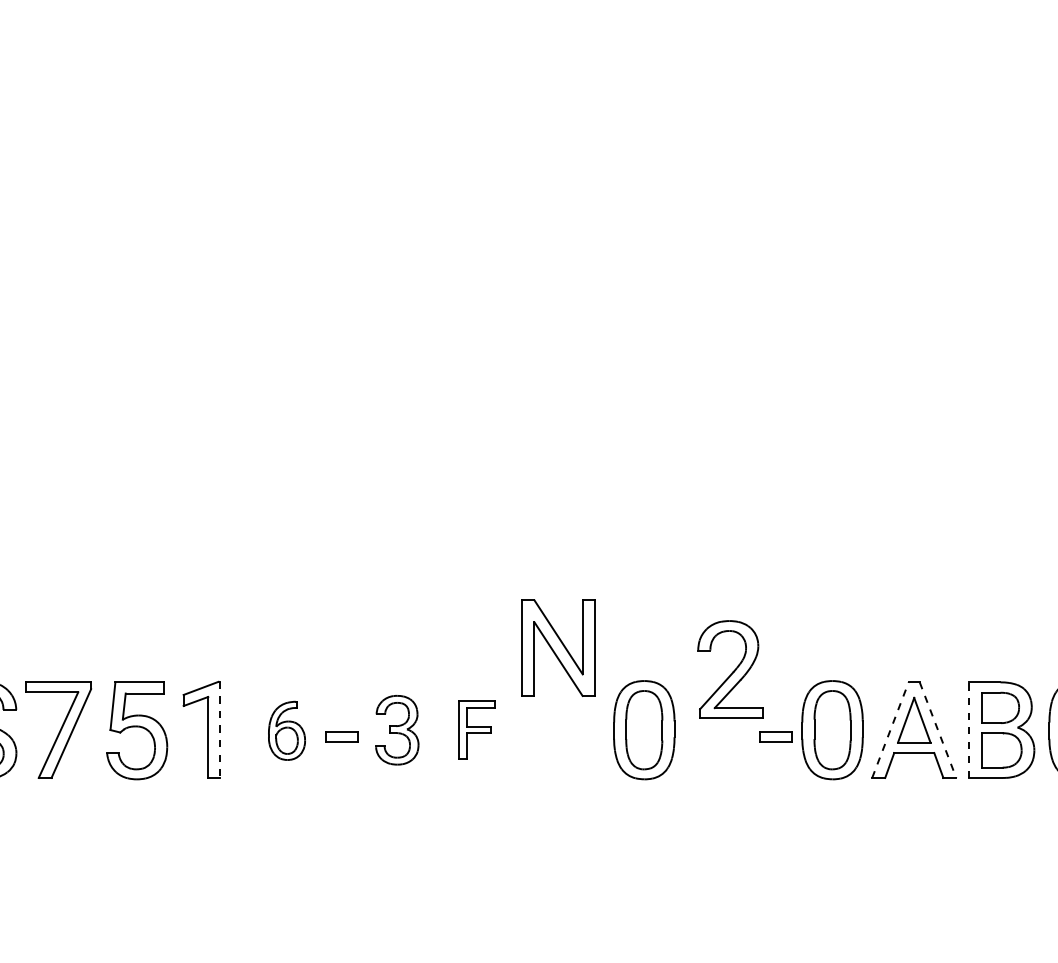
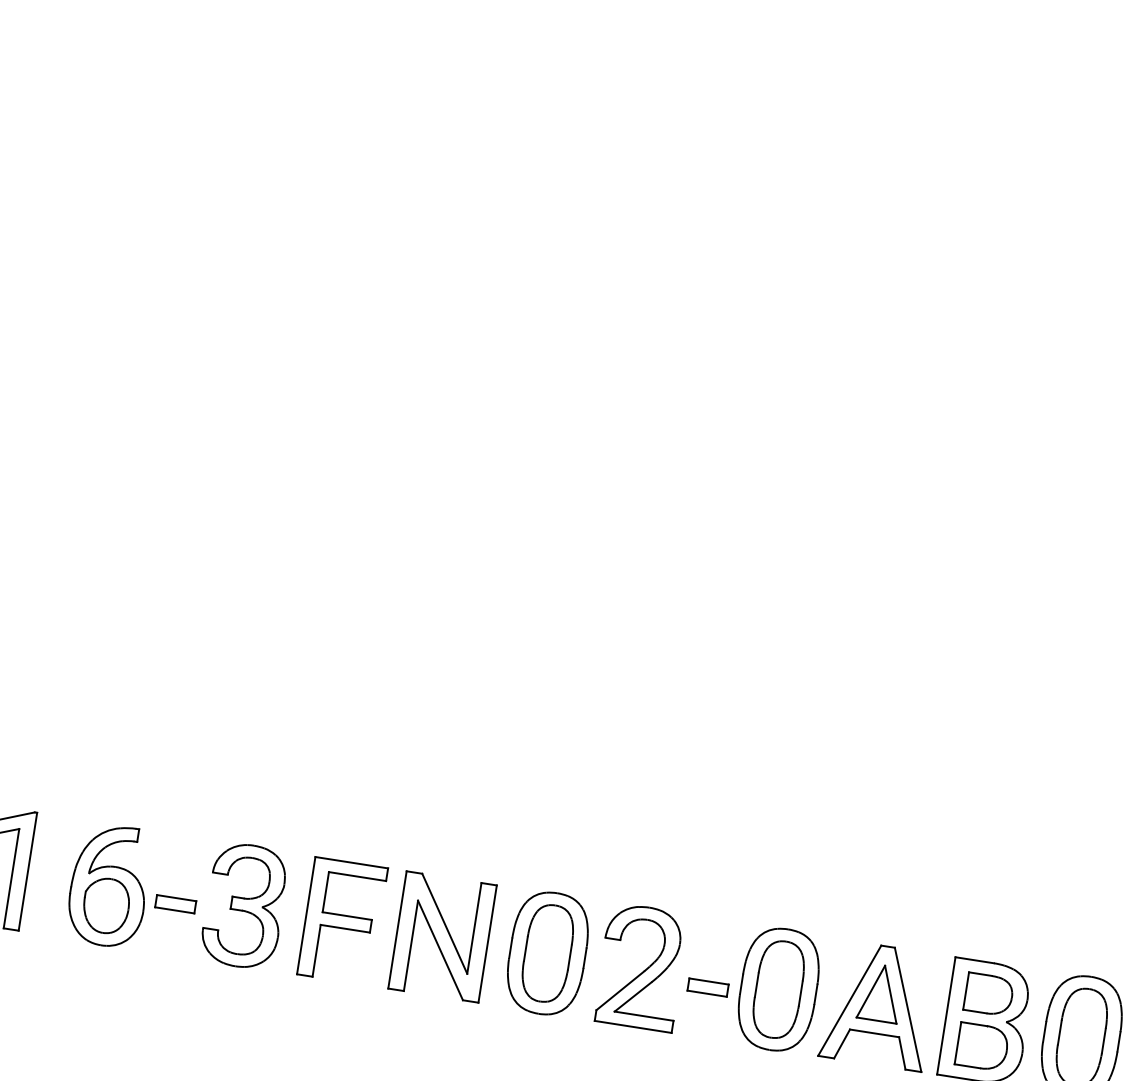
part: (558, 647) -> (442, 936), moved
part: (730, 669) -> (641, 967), moved
part: (476, 729) -> (342, 920), size x1.67
line: (890, 729) -> (849, 999), dashed -> solid
line: (220, 730) -> (27, 872), dashed -> solid
part: (286, 730) -> (108, 885), size x1.67
part: (397, 730) -> (244, 906), size x1.43
line: (938, 730) -> (908, 1010), dashed -> solid
line: (969, 730) -> (946, 1016), dashed -> solid

